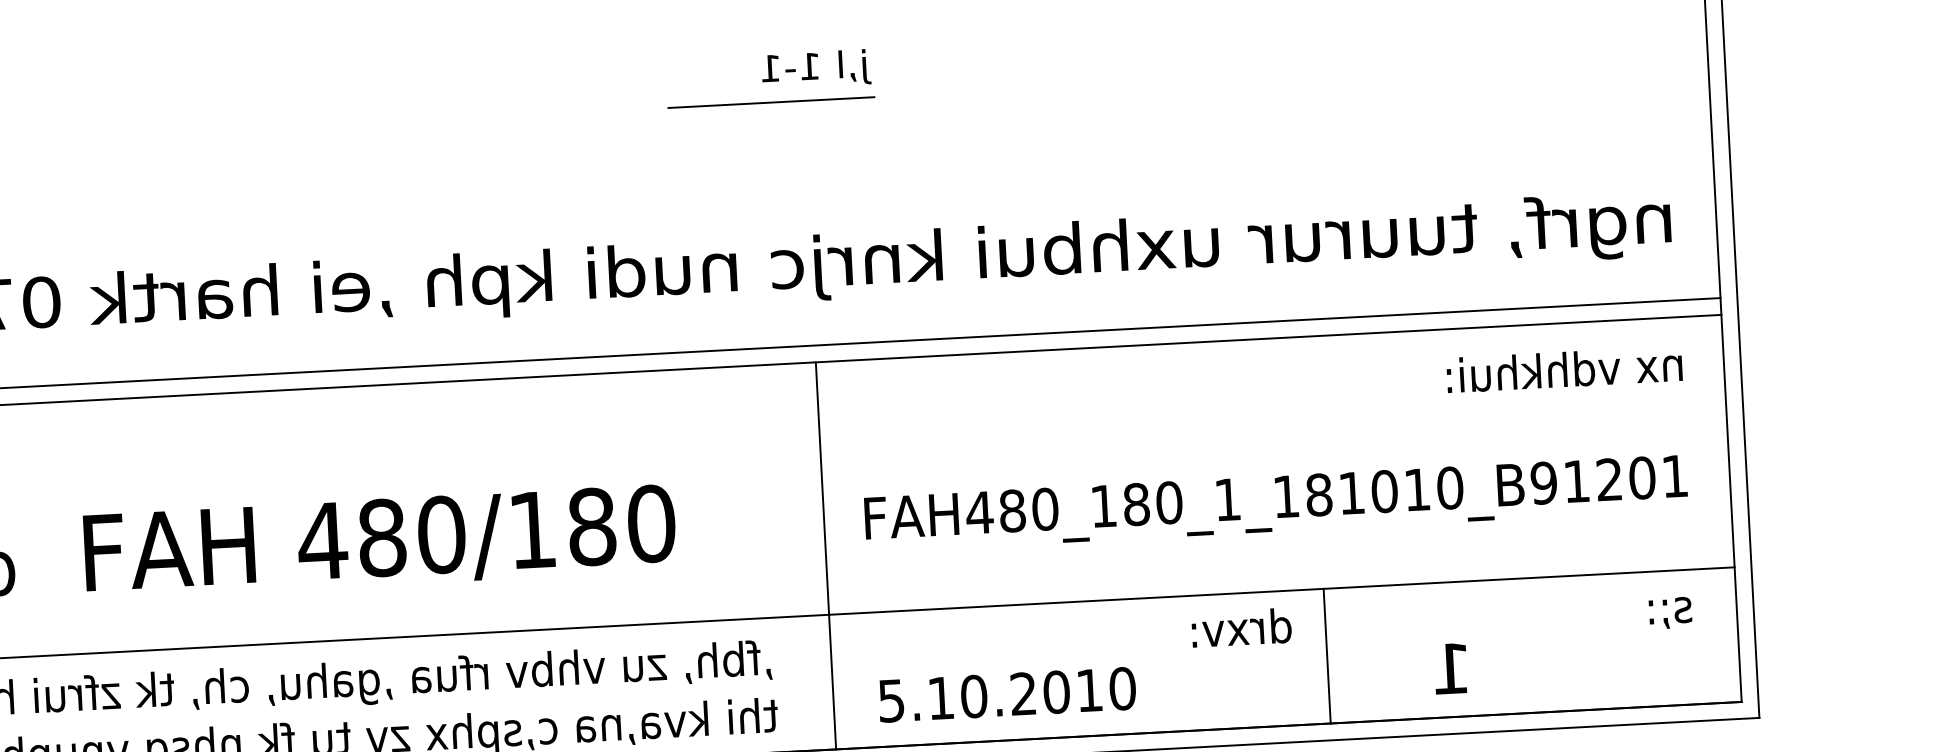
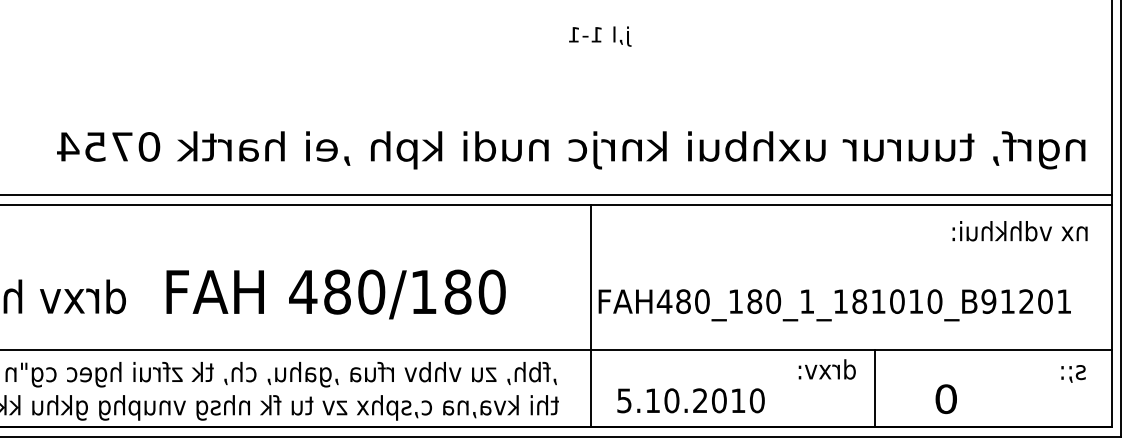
line: (771, 102) -> (573, 54), removed
text: (1275, 503) -> (834, 305), moved
text: (1450, 669) -> (945, 399), 1 -> 0

